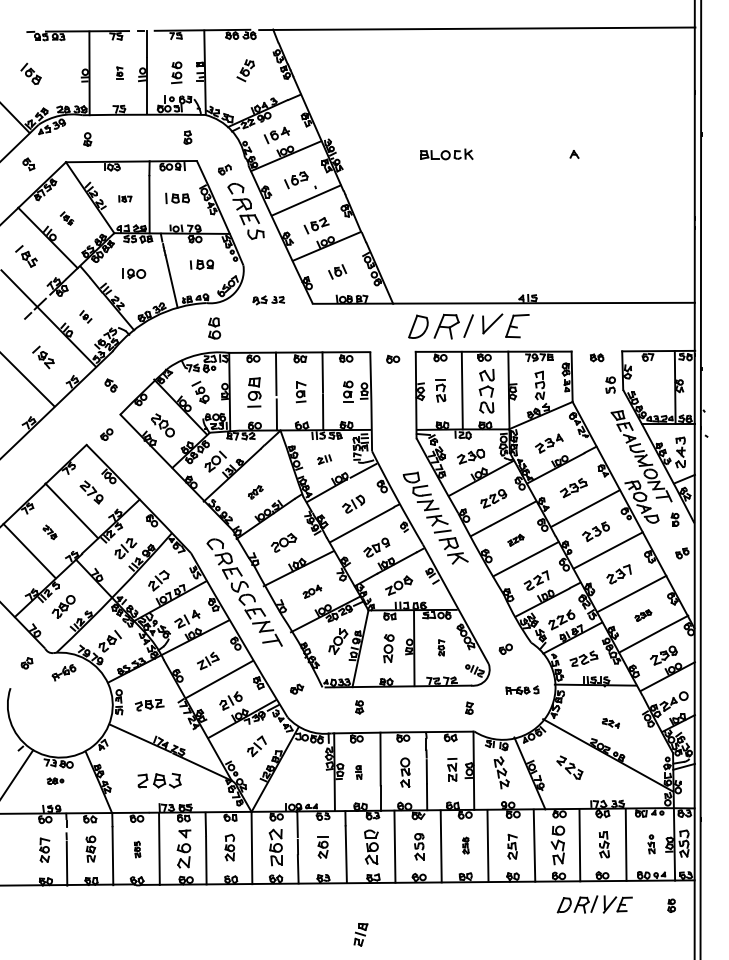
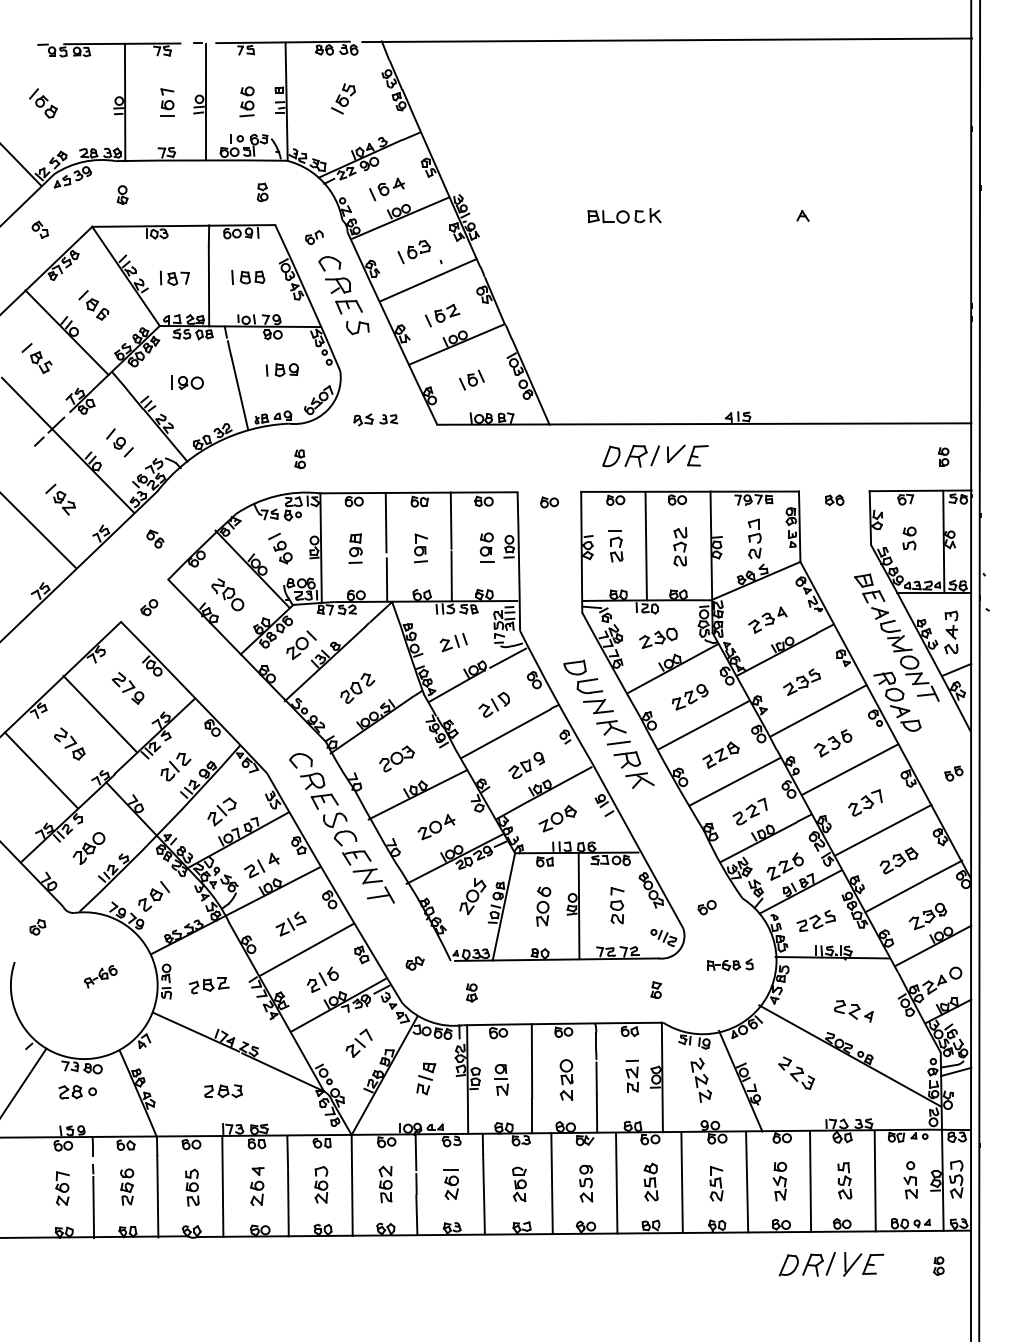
part: (119, 72) -> (167, 101), size x1.67
part: (125, 198) -> (175, 277), size x1.67
part: (66, 218) -> (92, 305), size x1.67
part: (85, 316) -> (119, 442), size x1.67
part: (468, 325) -> (654, 455), size x0.62
part: (214, 328) -> (299, 459), size x0.62
part: (610, 384) -> (909, 537), moved
part: (486, 390) -> (680, 545), size x0.62
part: (254, 392) -> (355, 548), size x0.71
part: (324, 459) -> (453, 642), size x1.43
part: (255, 492) -> (357, 688), size x1.67
part: (674, 519) -> (942, 456), moved
part: (49, 532) -> (69, 744), size x1.67
part: (515, 540) -> (720, 755), size x1.67
part: (311, 591) -> (435, 826), size x1.43
part: (643, 615) -> (899, 860), size x1.67
part: (441, 647) -> (617, 905), size x1.67
part: (63, 672) -> (99, 976), moved
part: (359, 707) -> (471, 993), moved
part: (610, 723) -> (853, 1011), size x1.67
part: (358, 772) -> (501, 1079), size x1.67
part: (55, 780) -> (77, 1091), size x1.67
part: (160, 780) -> (224, 1091), size x0.62
part: (557, 844) -> (779, 1180), size x0.71
part: (651, 844) -> (910, 1180), size x1.43
part: (465, 845) -> (650, 1181), size x1.67
part: (275, 846) -> (385, 1183), size x0.71
part: (371, 847) -> (519, 1184), size x0.71
part: (183, 848) -> (256, 1186), size x0.71
part: (137, 849) -> (192, 1187), size x1.67
part: (360, 934) -> (425, 1078), moved

